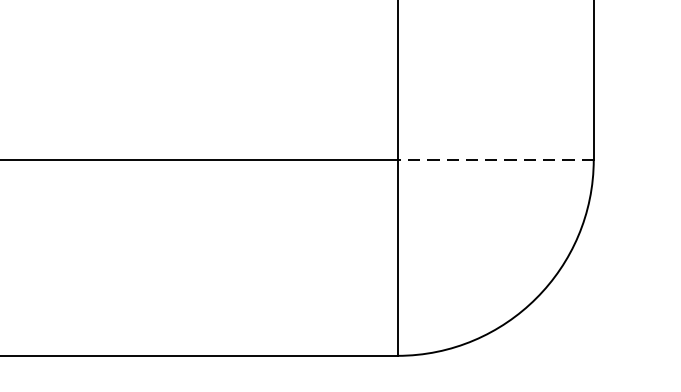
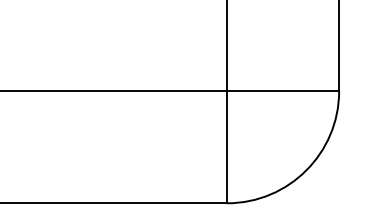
line: (494, 160) -> (282, 91), dashed -> solid

